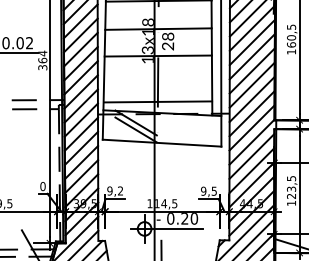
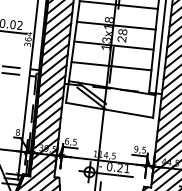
line: (158, 101) -> (111, 65), moved
text: (42, 186) -> (17, 132), 0 -> 8
text: (115, 190) -> (71, 141), 9,2 -> 6,5
text: (194, 218) -> (127, 168), 0.20 -> 0.21

